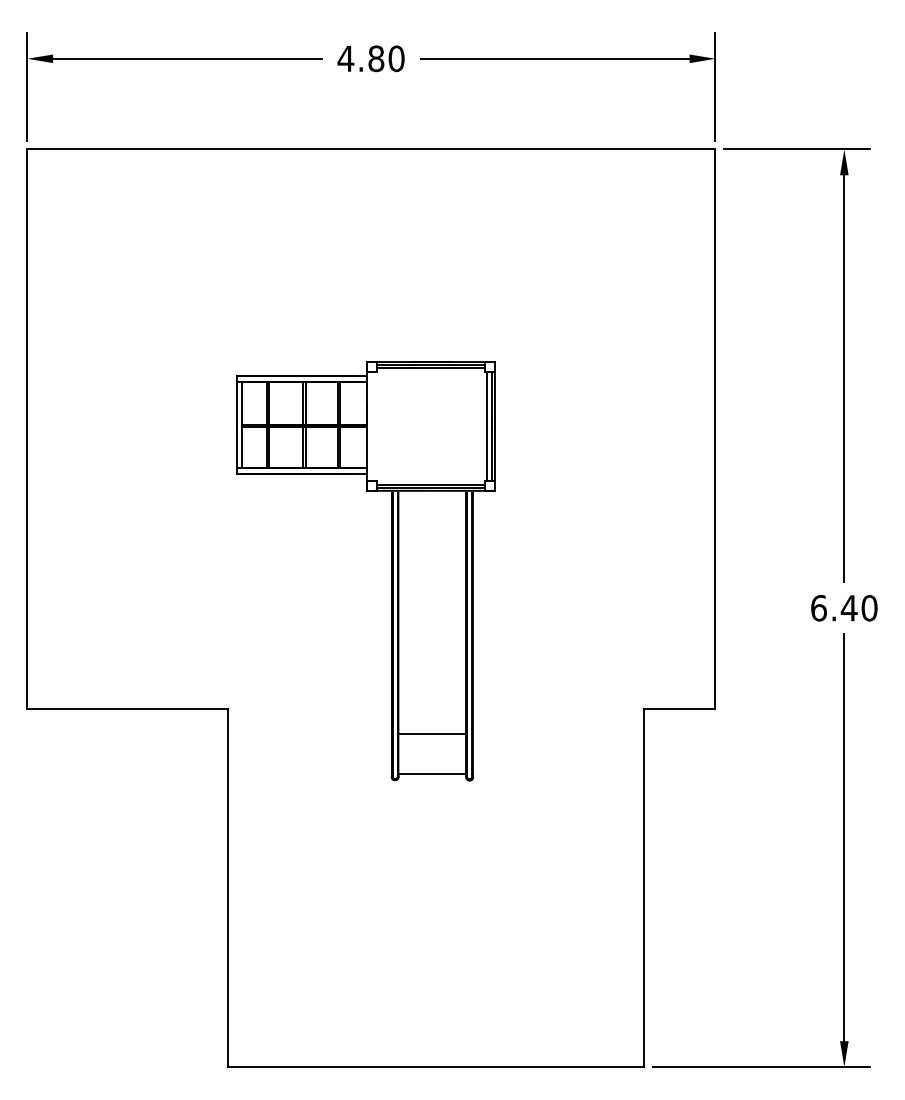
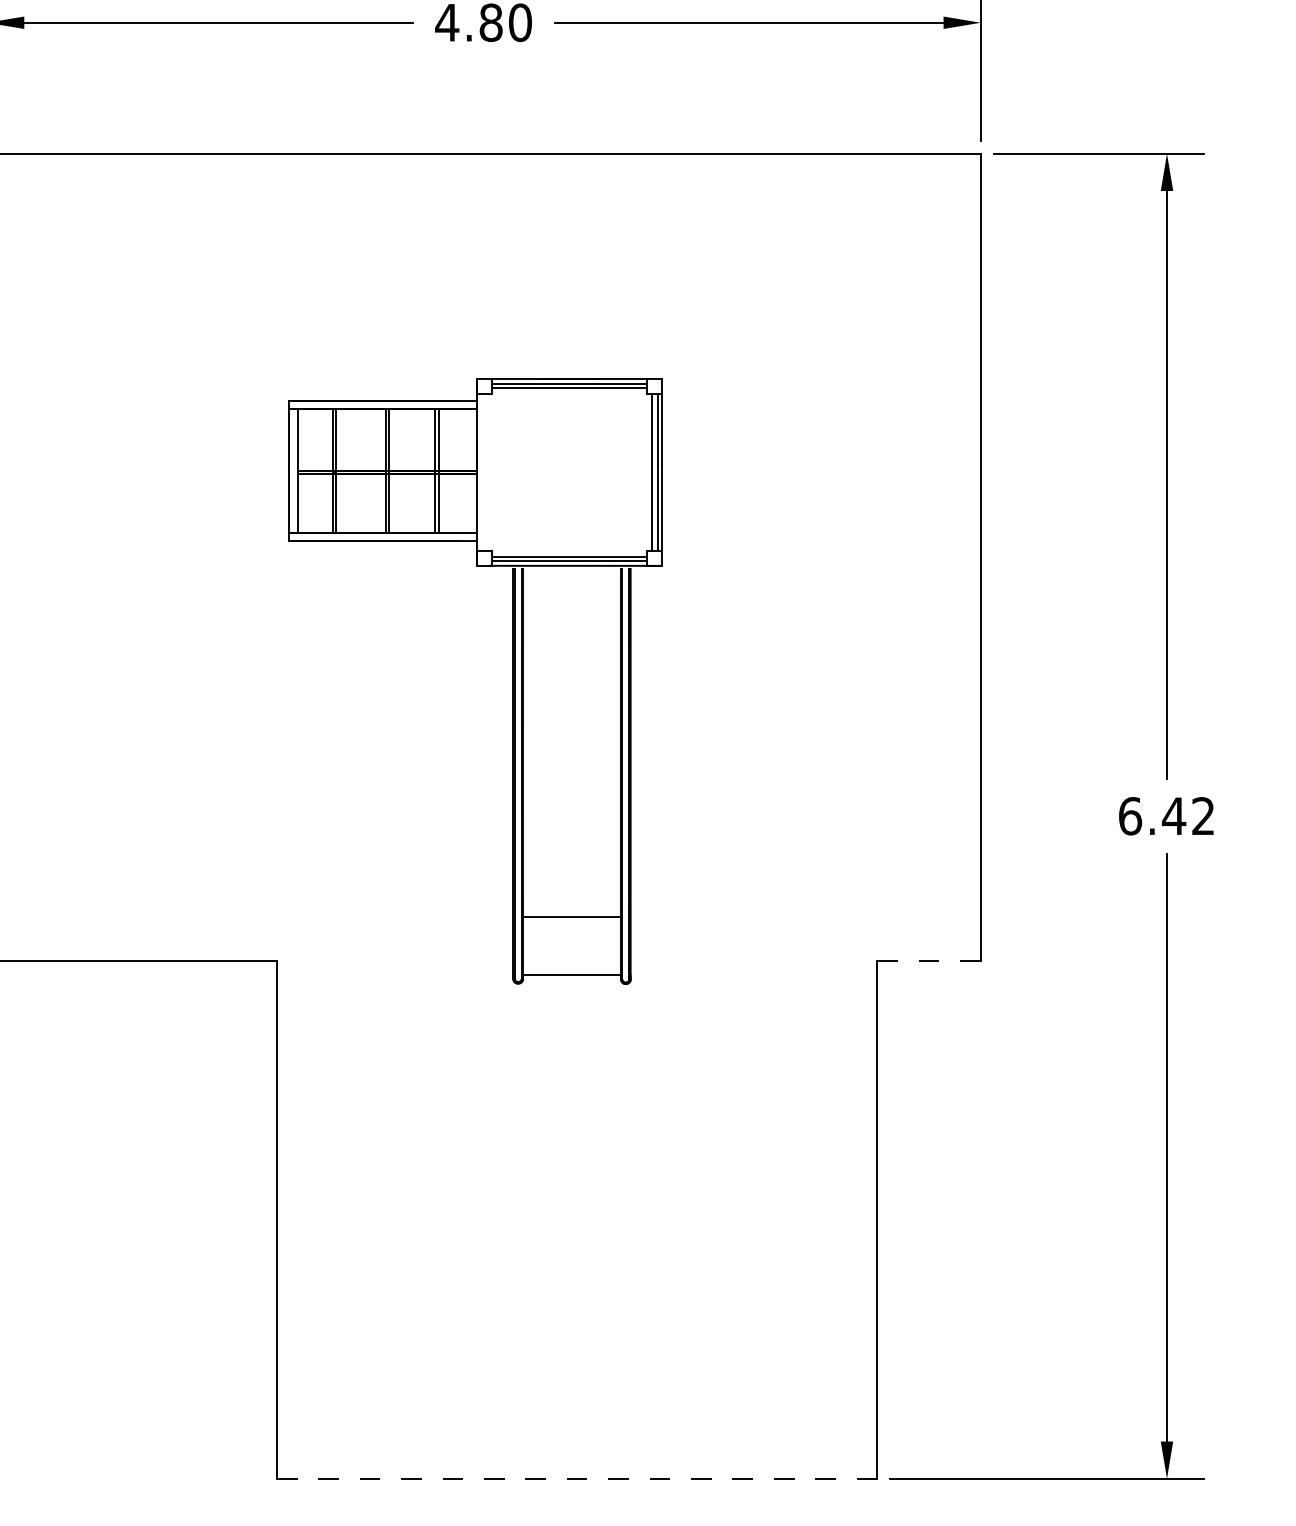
part: (391, 571) -> (512, 682), moved
text: (869, 607) -> (1203, 815), 6.40 -> 6.42
line: (679, 708) -> (928, 961), solid -> dashed
line: (435, 1067) -> (576, 1479), solid -> dashed

